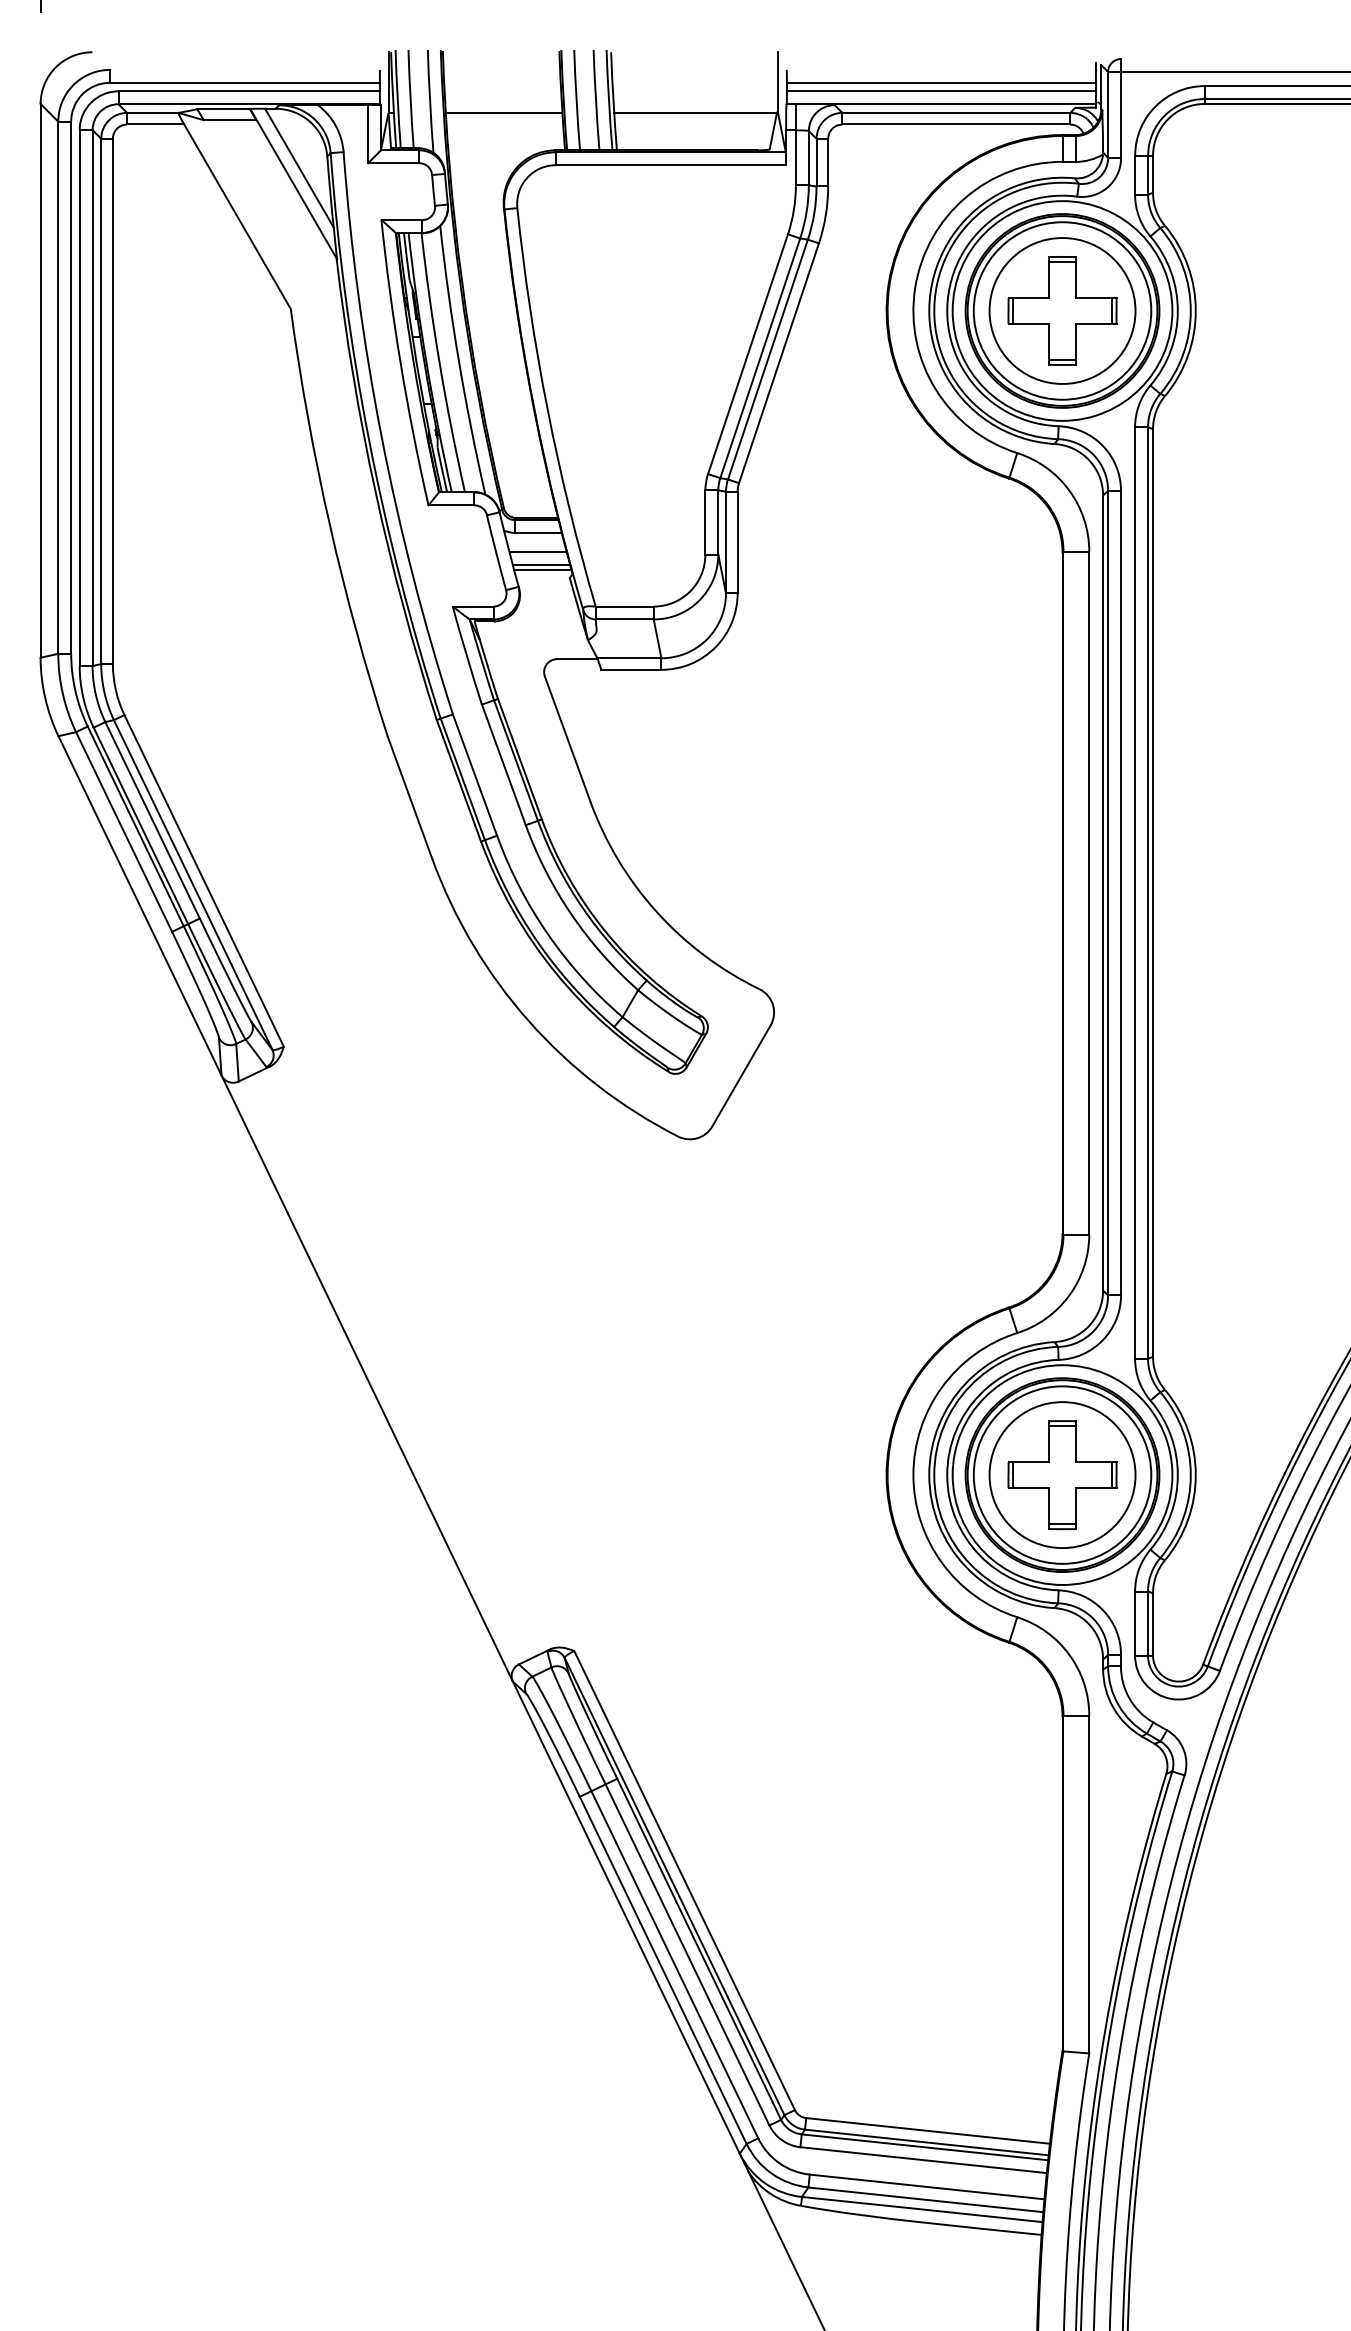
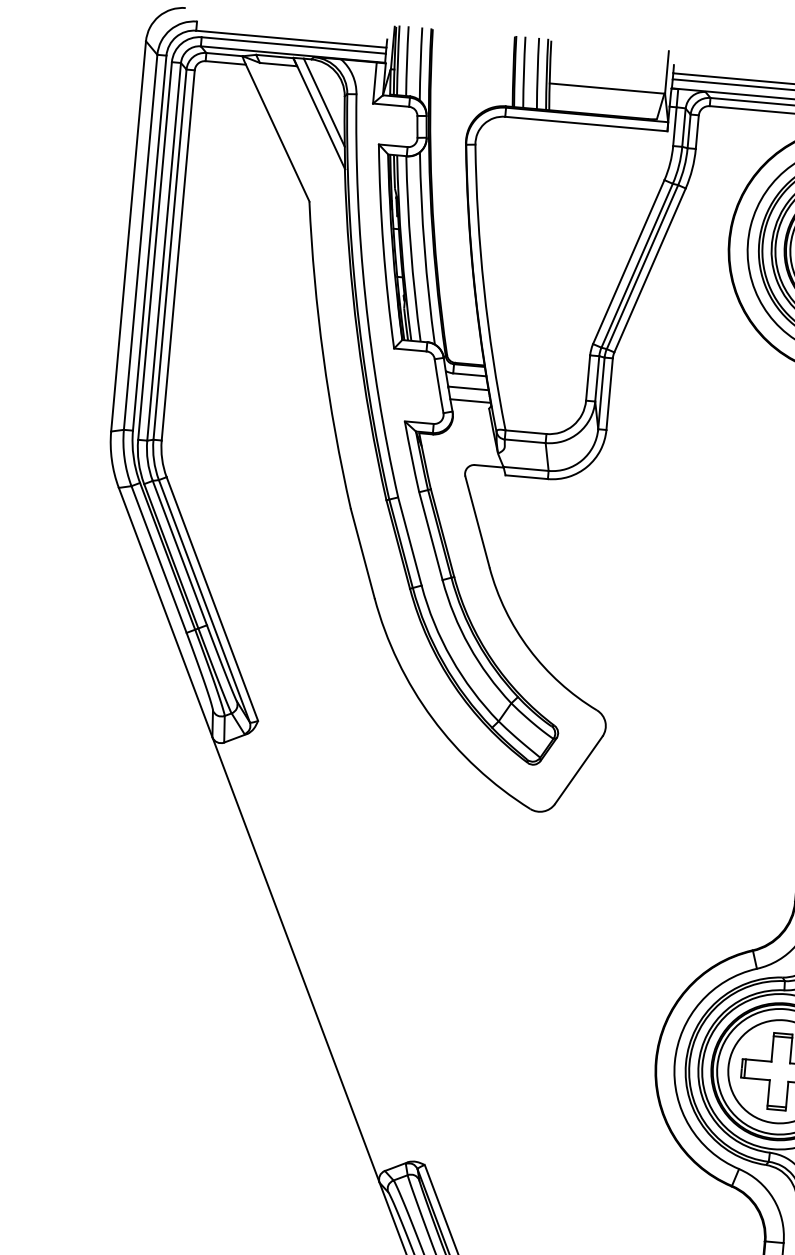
line: (503, 112) -> (471, 76), removed
line: (541, 565) -> (469, 398), removed

